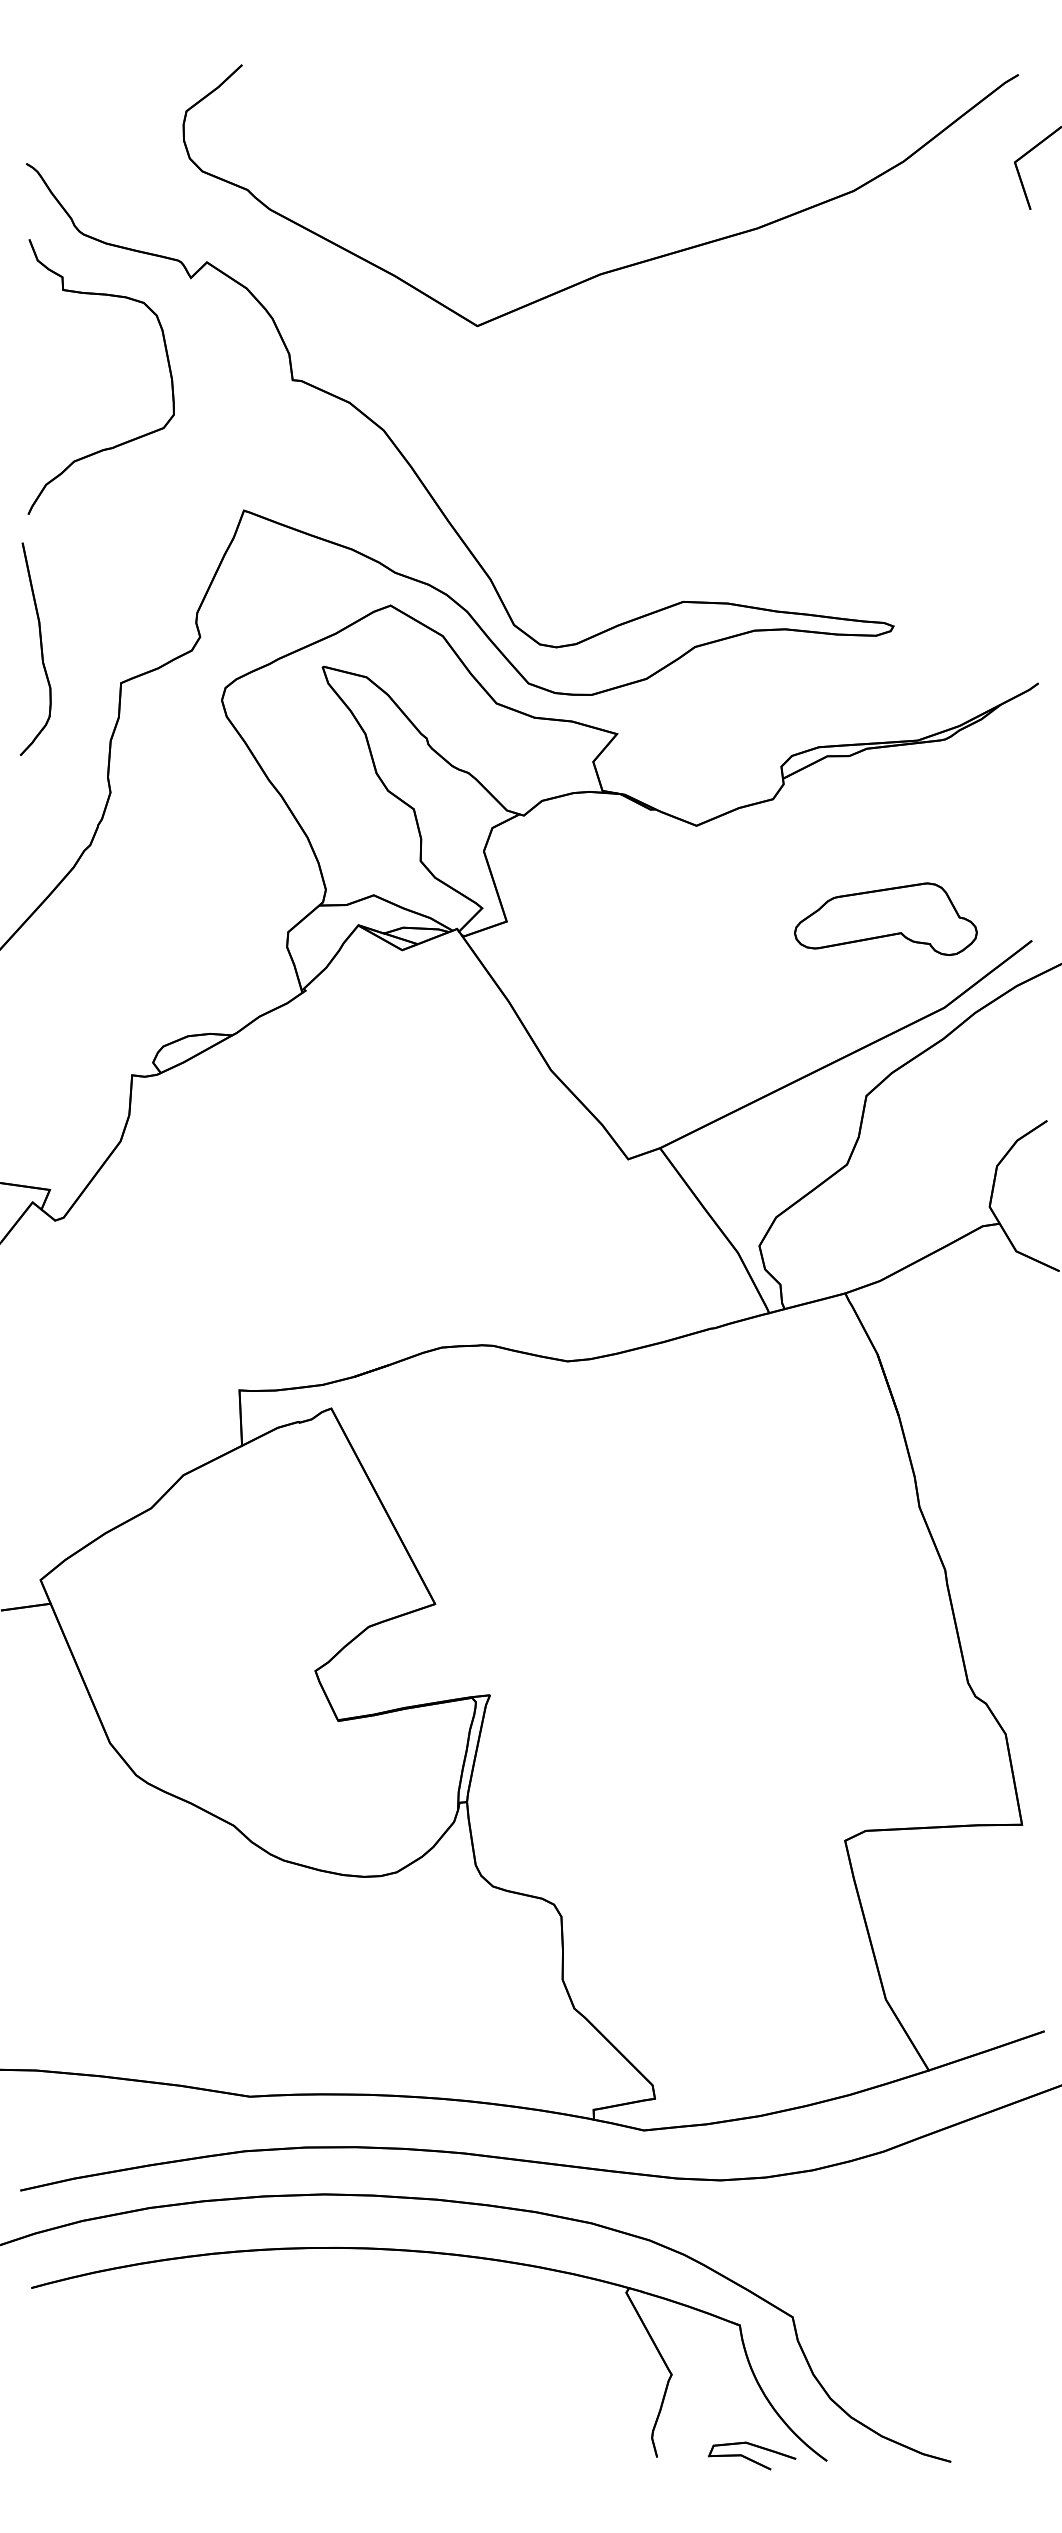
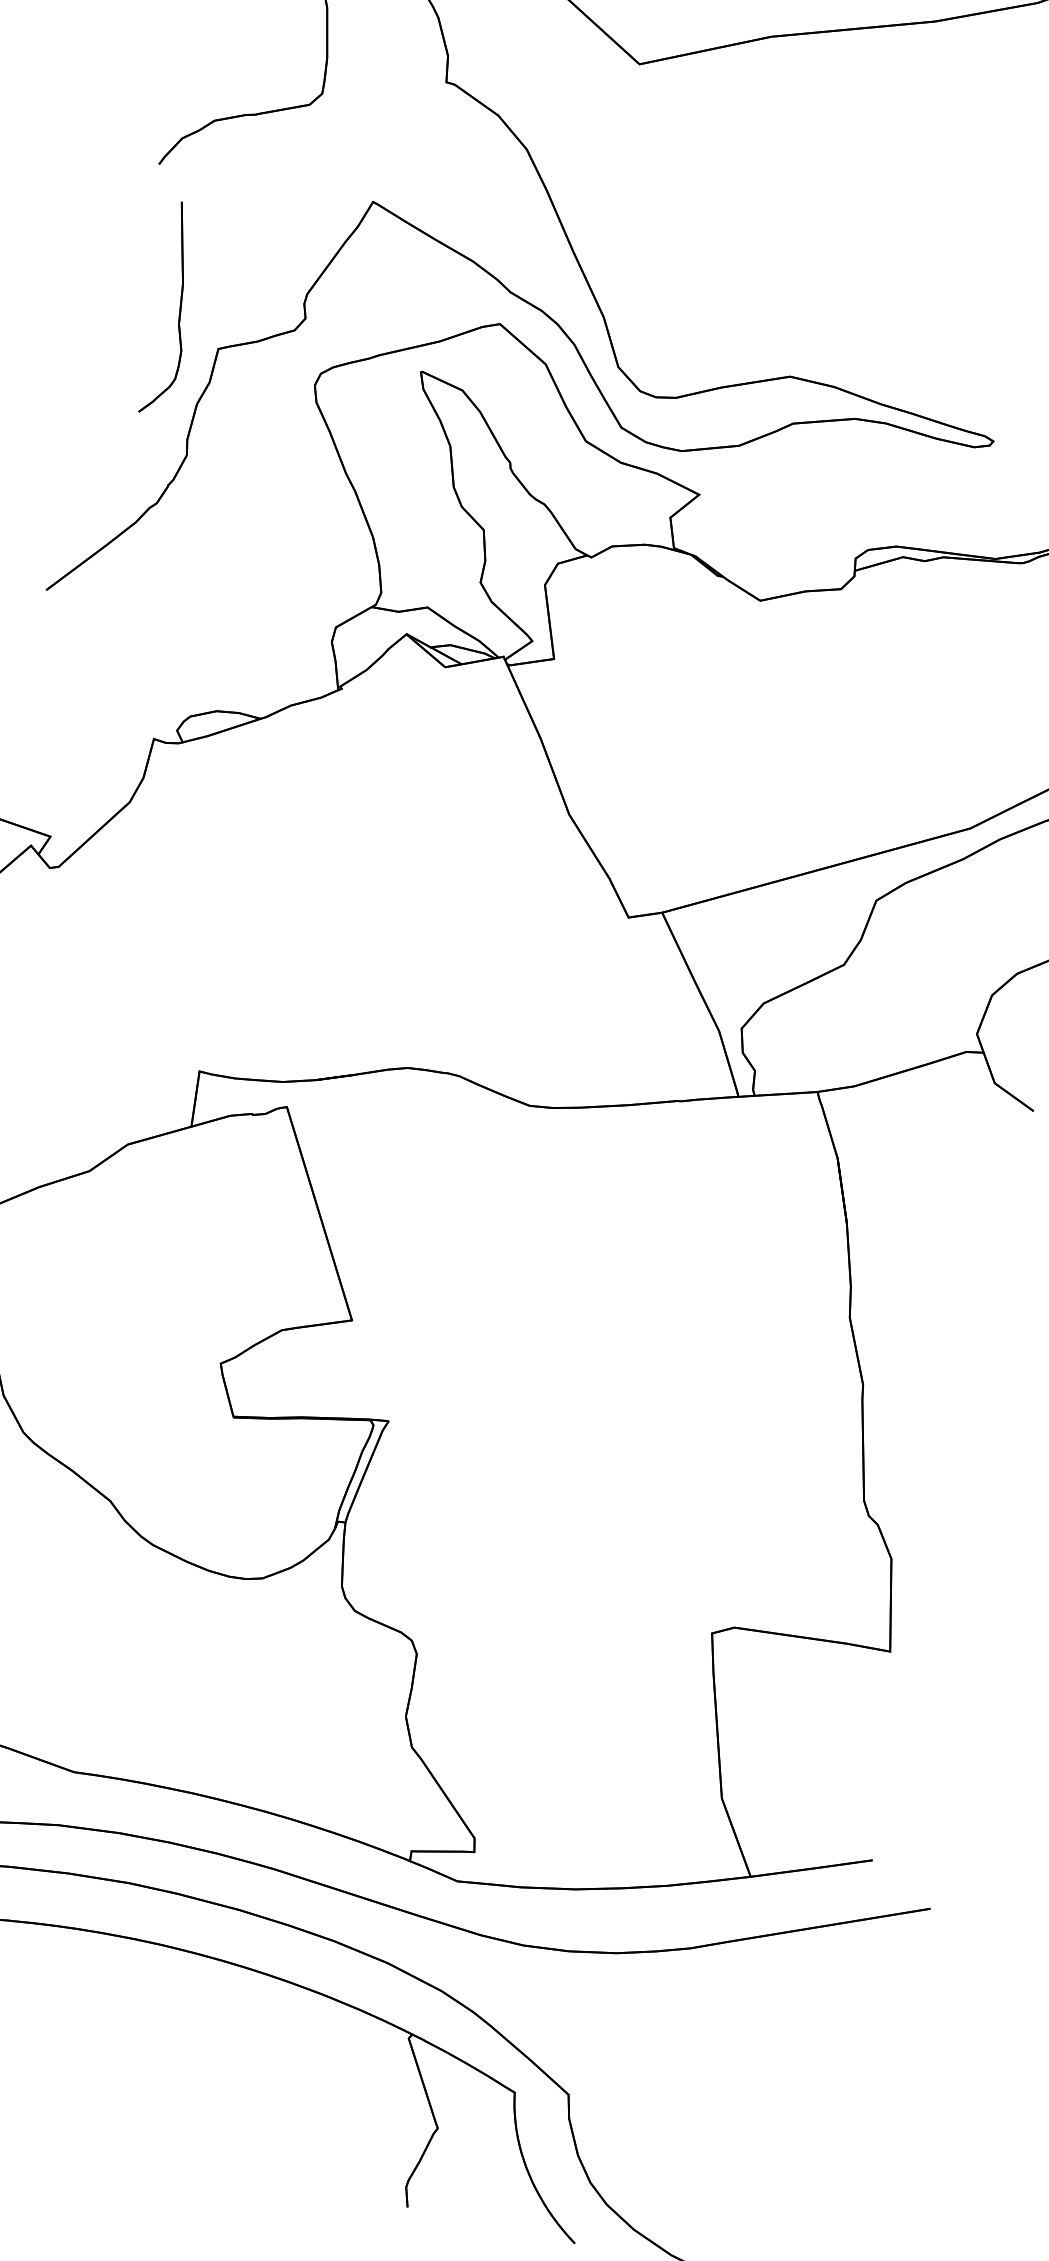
part: (35, 648) -> (174, 308), moved
part: (885, 918) -> (929, 728), removed
part: (752, 2455) -> (502, 2223), removed

